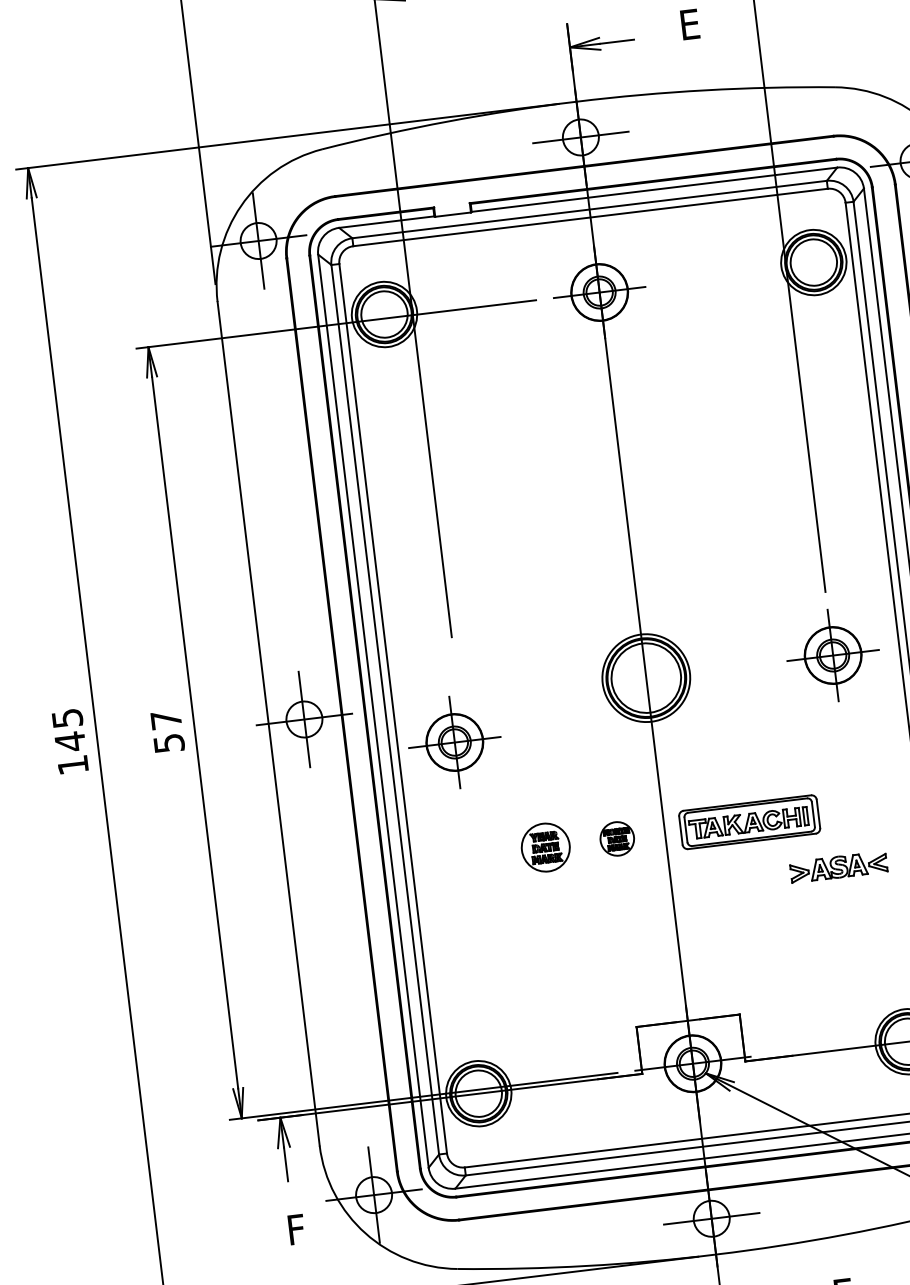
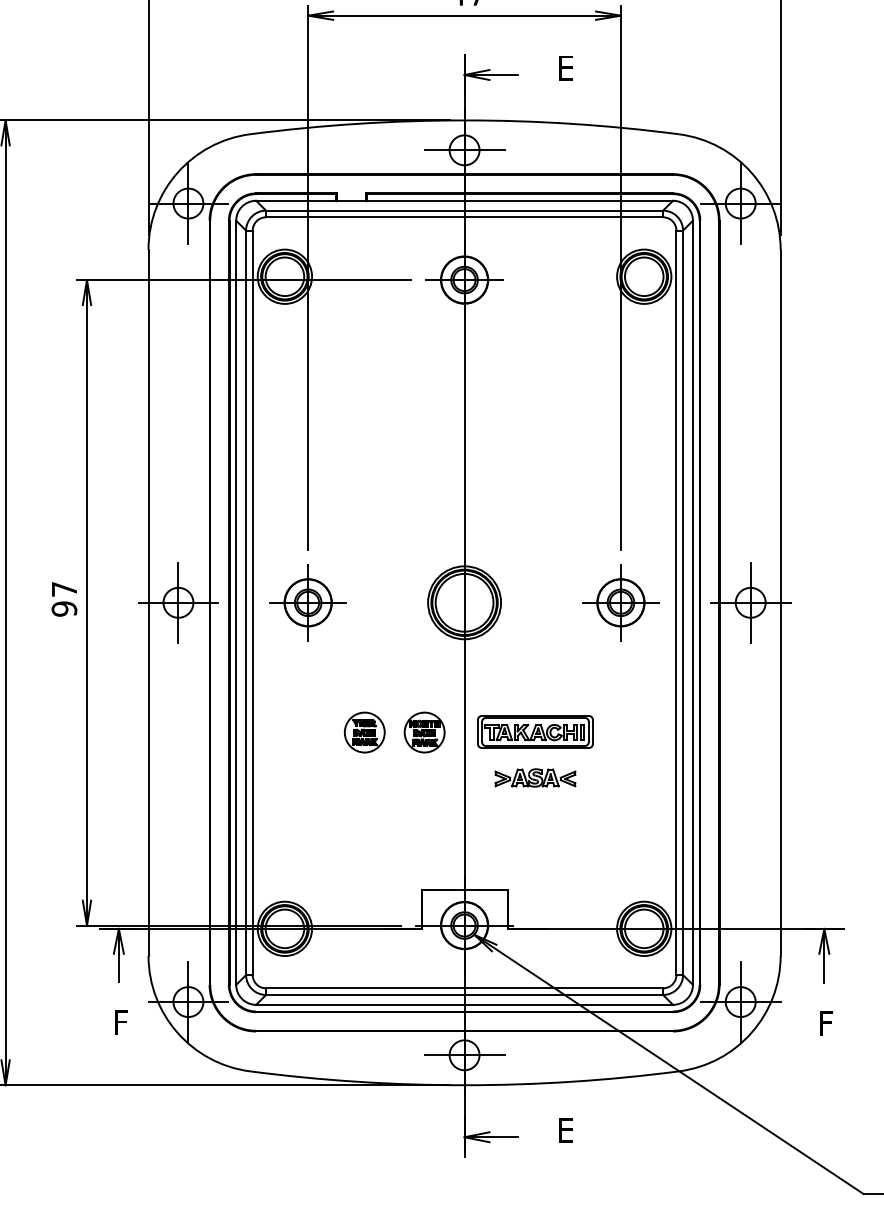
text: (169, 742) -> (64, 608), 57 -> 97
part: (453, 742) -> (307, 602), moved
part: (617, 838) -> (424, 732), size x1.43
part: (838, 866) -> (535, 777), moved

